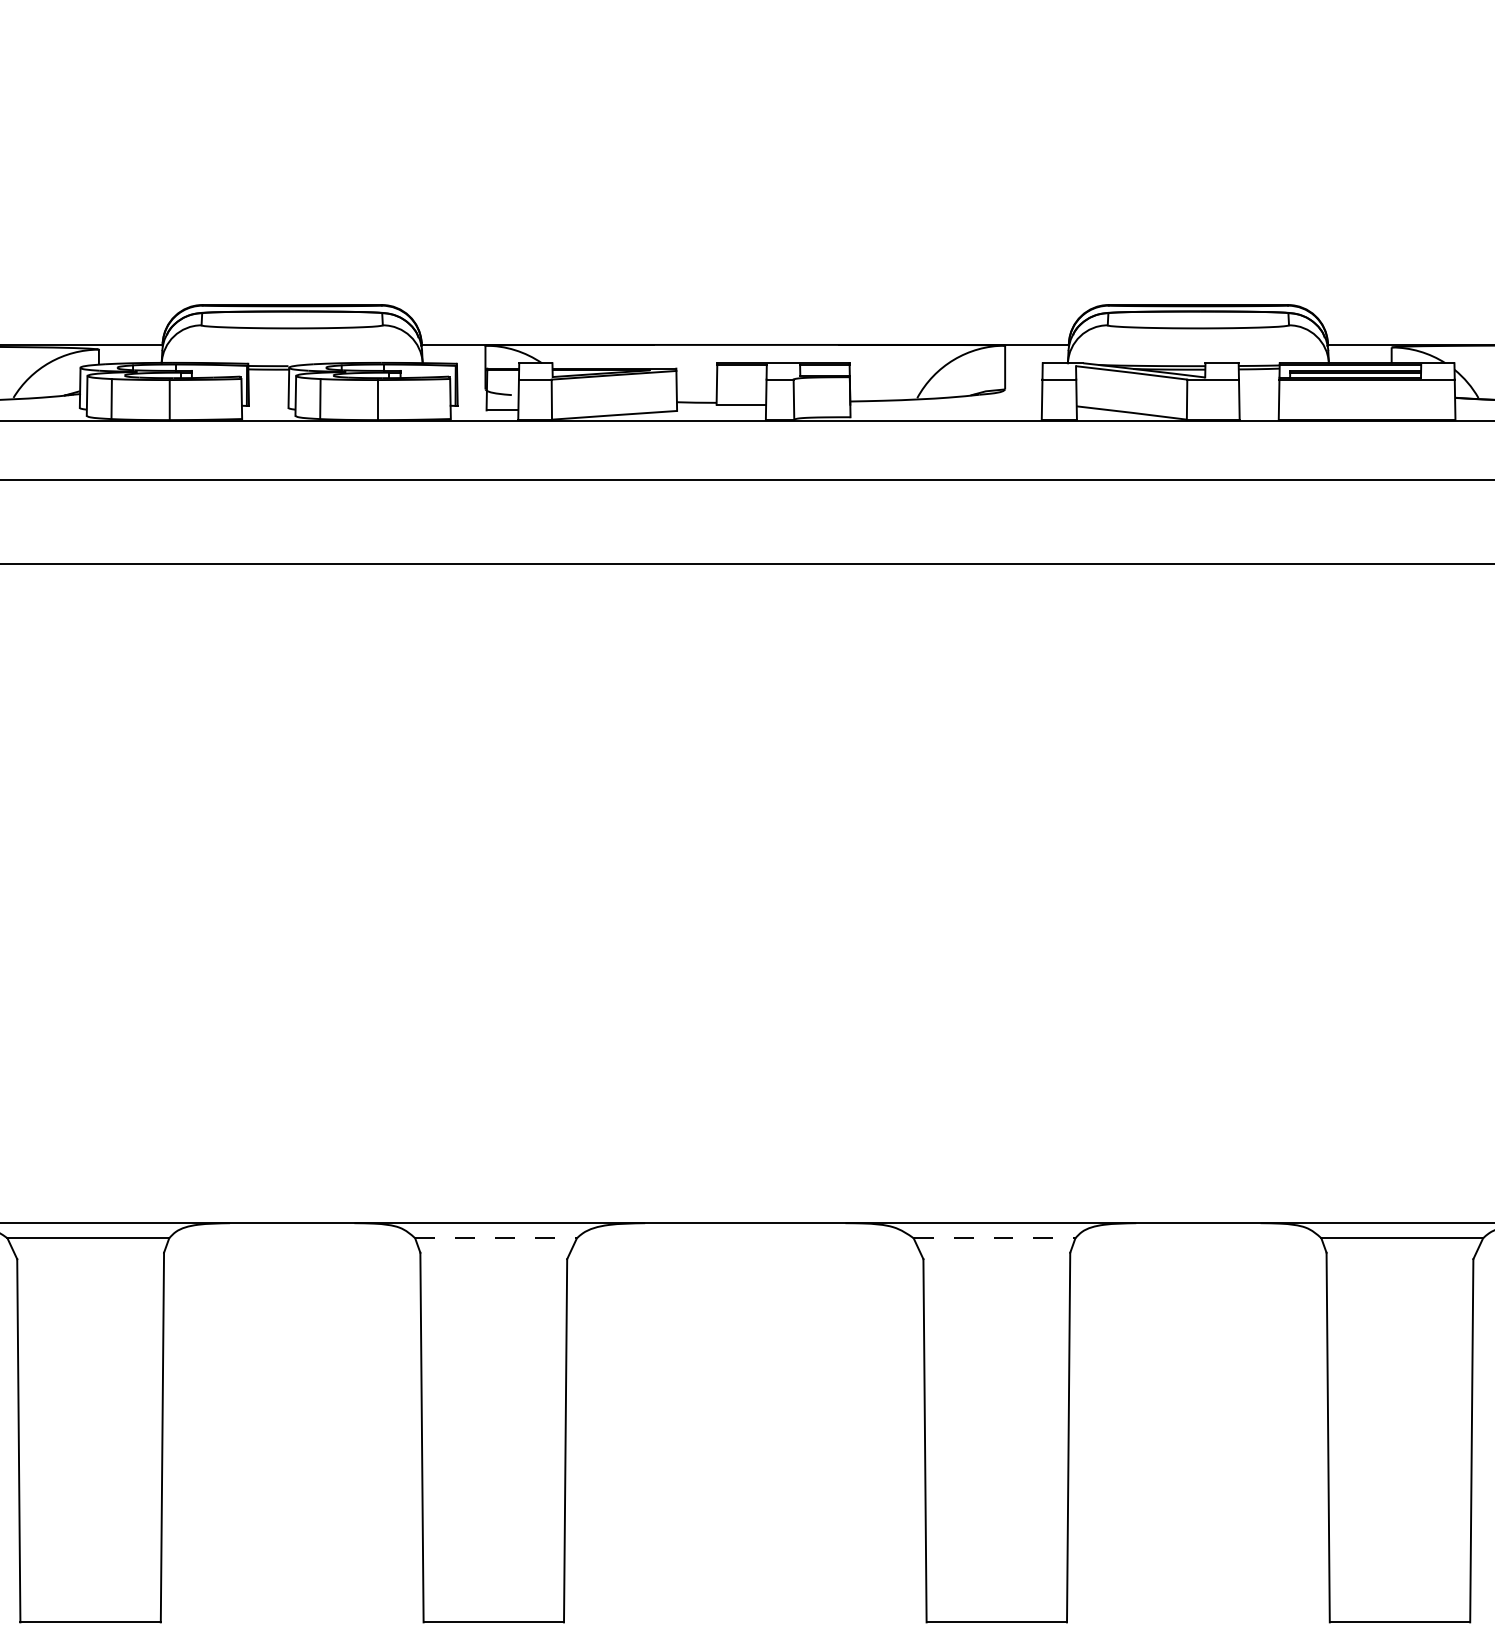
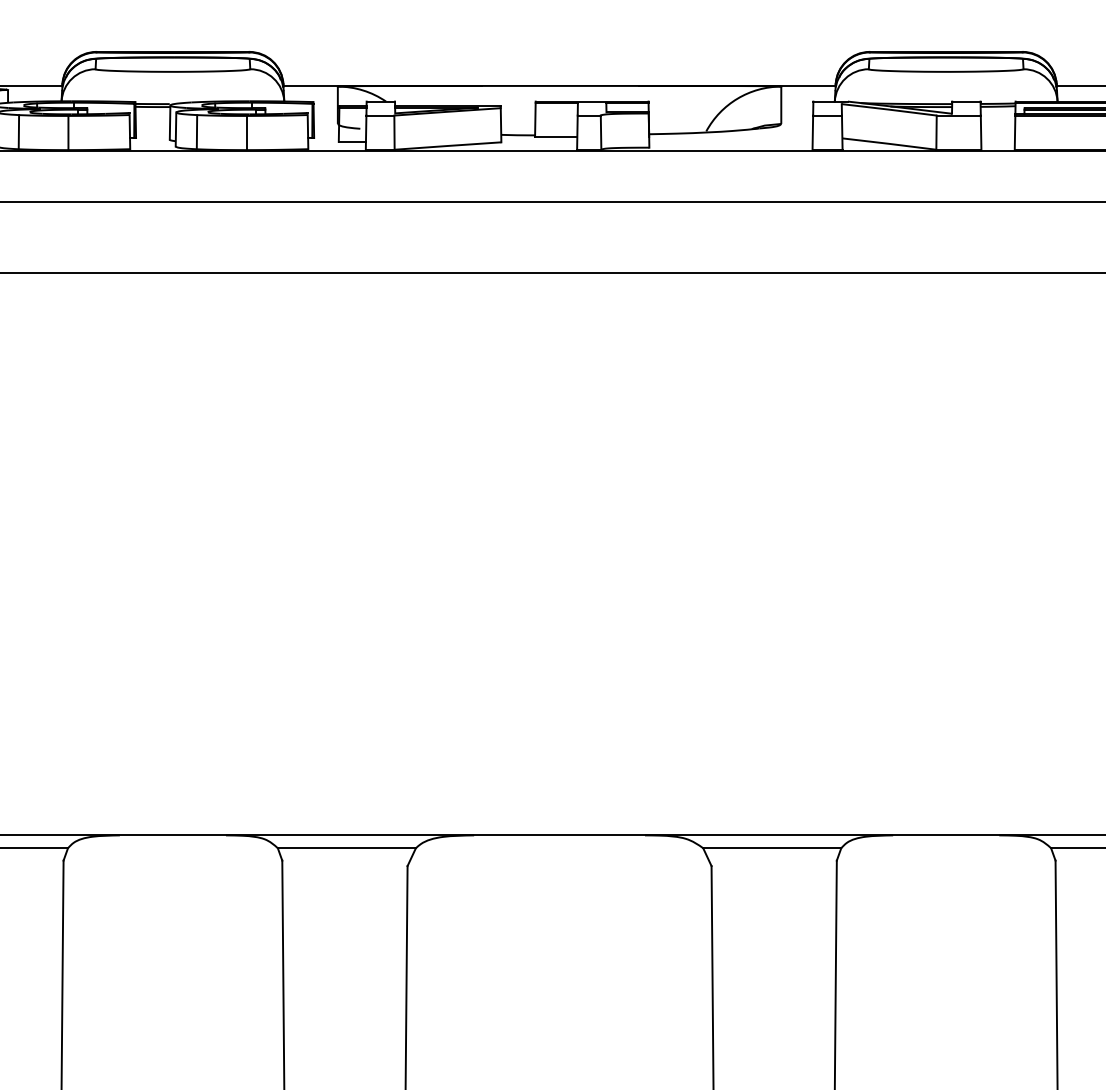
line: (496, 1238) -> (347, 848), dashed -> solid
line: (994, 1238) -> (772, 848), dashed -> solid

